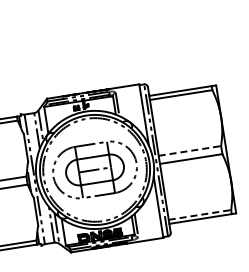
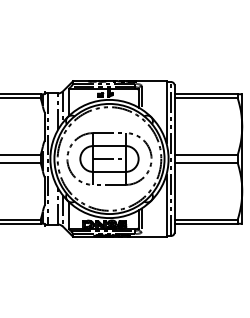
line: (190, 150) -> (206, 154), dashed -> solid
line: (200, 214) -> (206, 219), dashed -> solid

